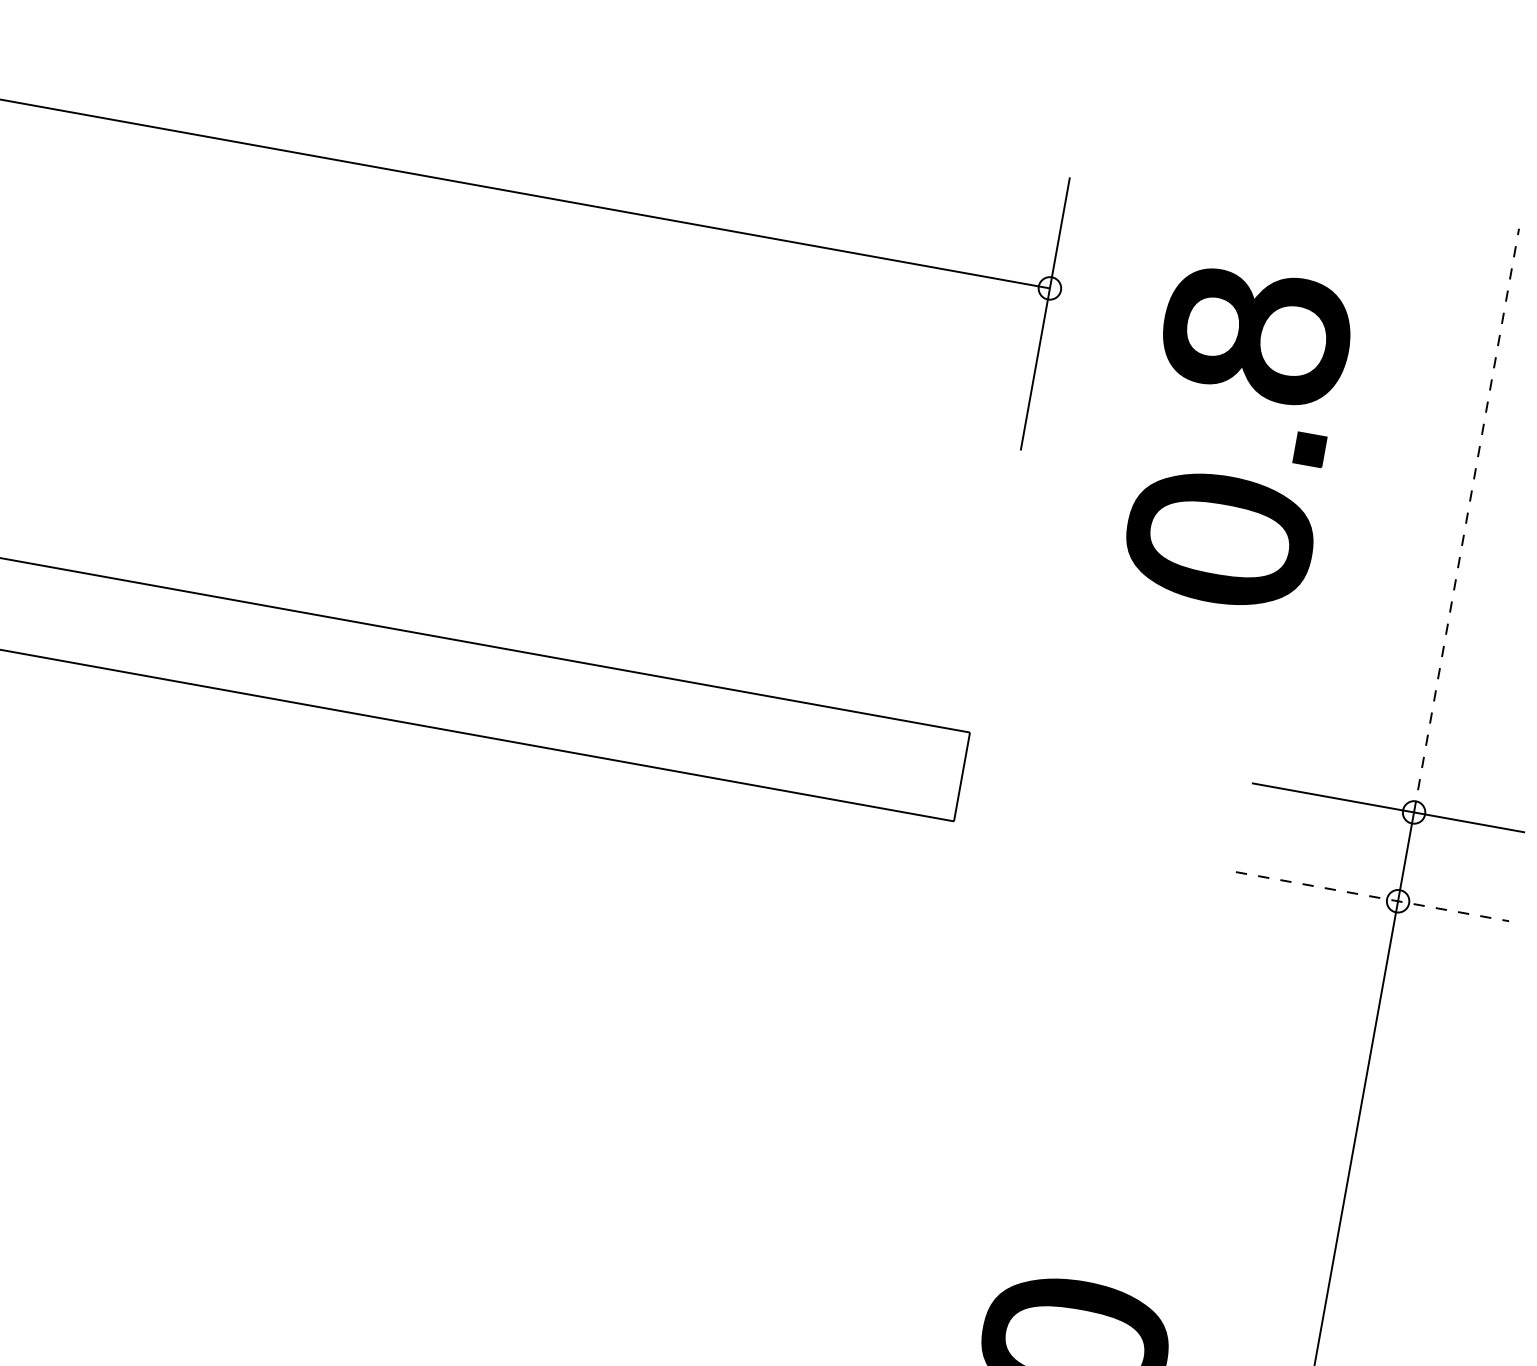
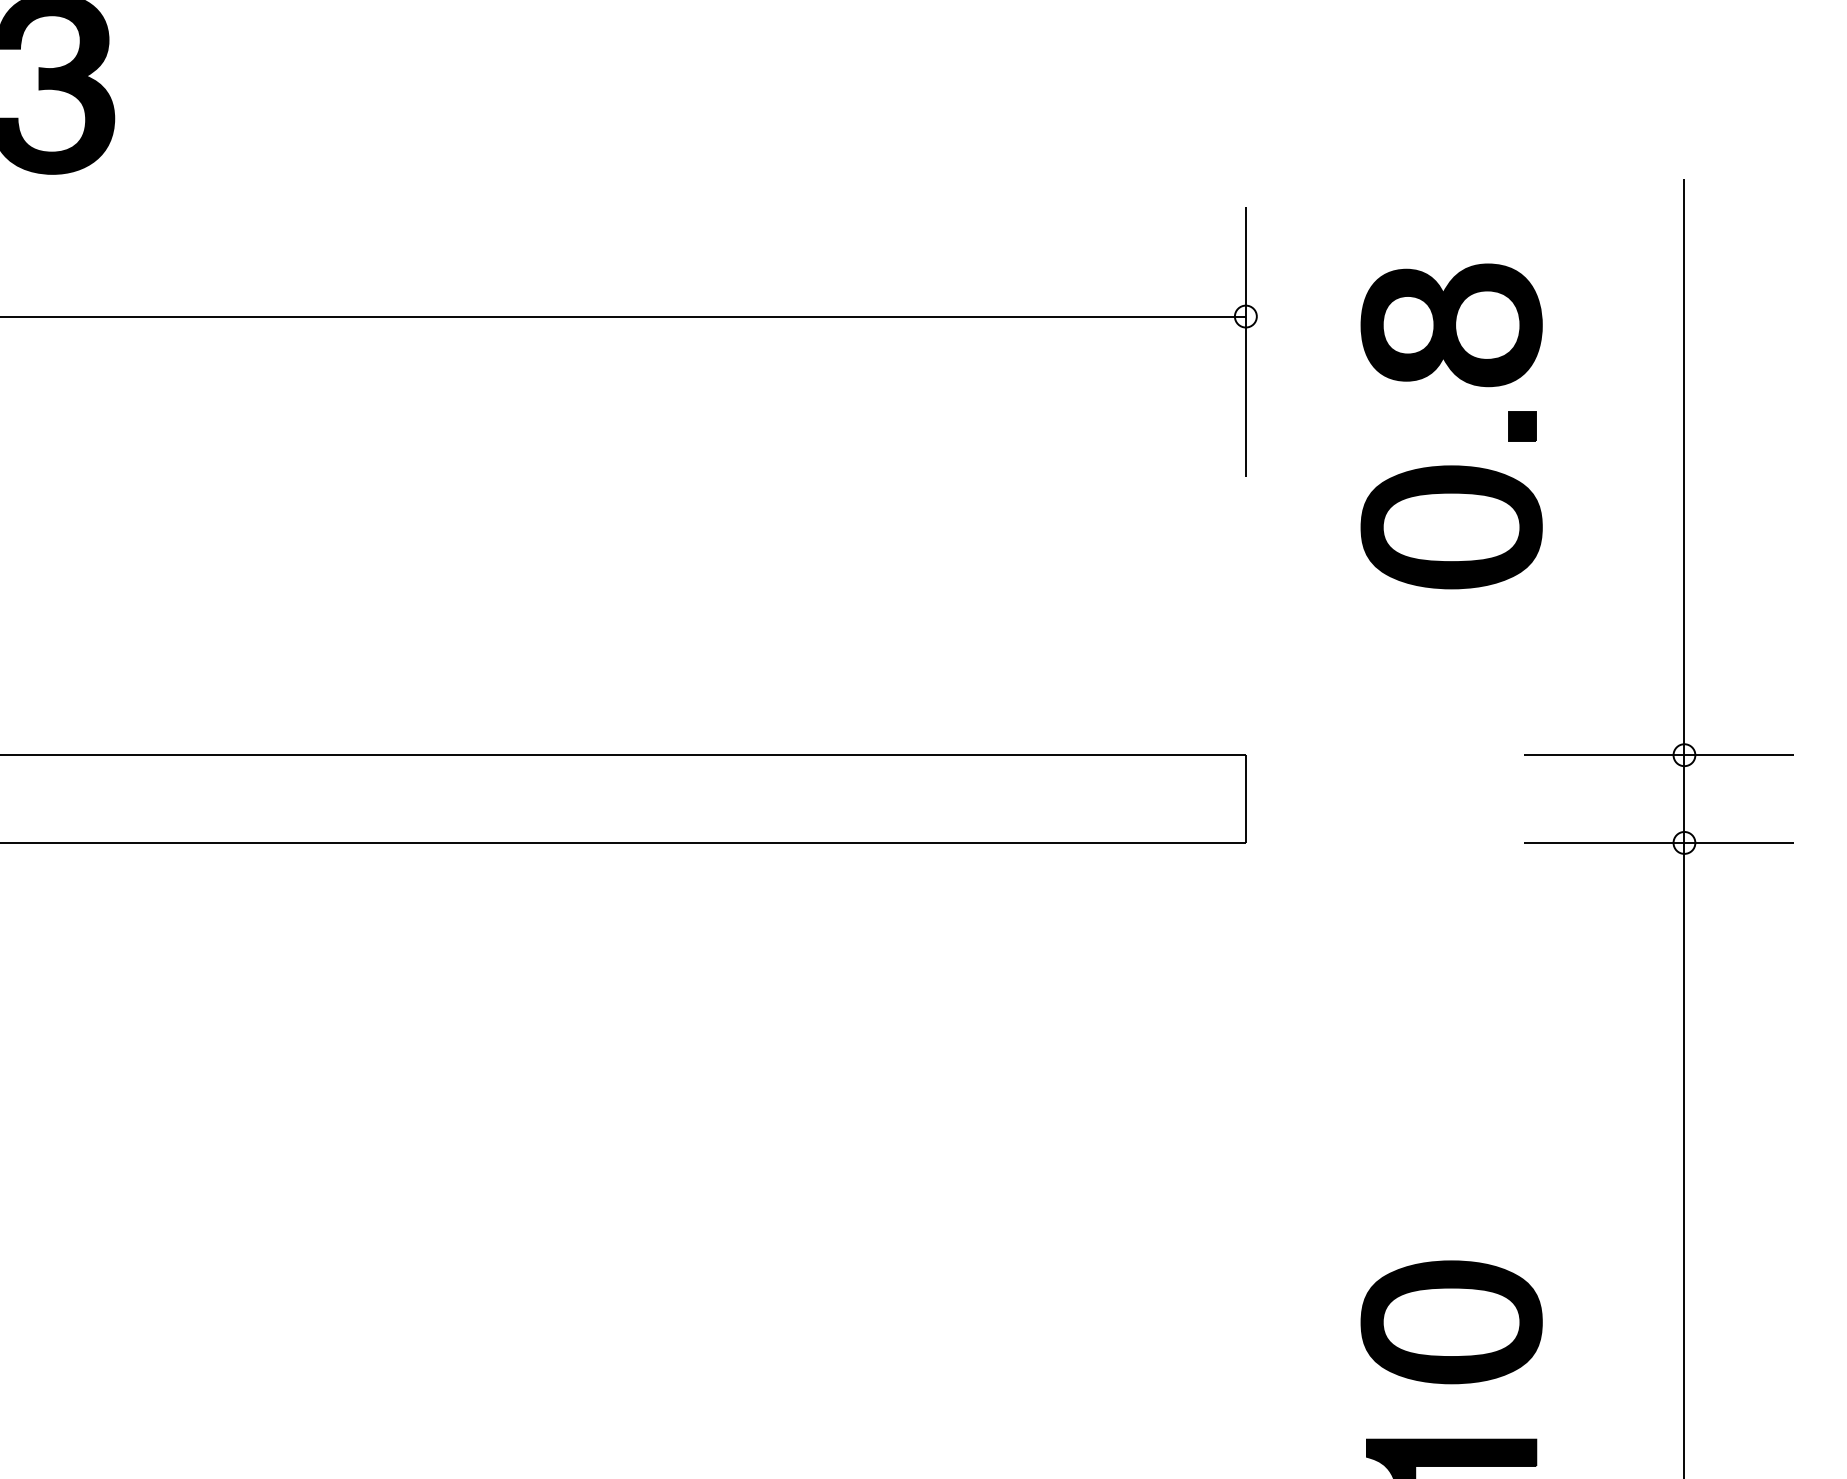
line: (1466, 520) -> (1684, 466), dashed -> solid
line: (1372, 896) -> (1659, 842), dashed -> solid

